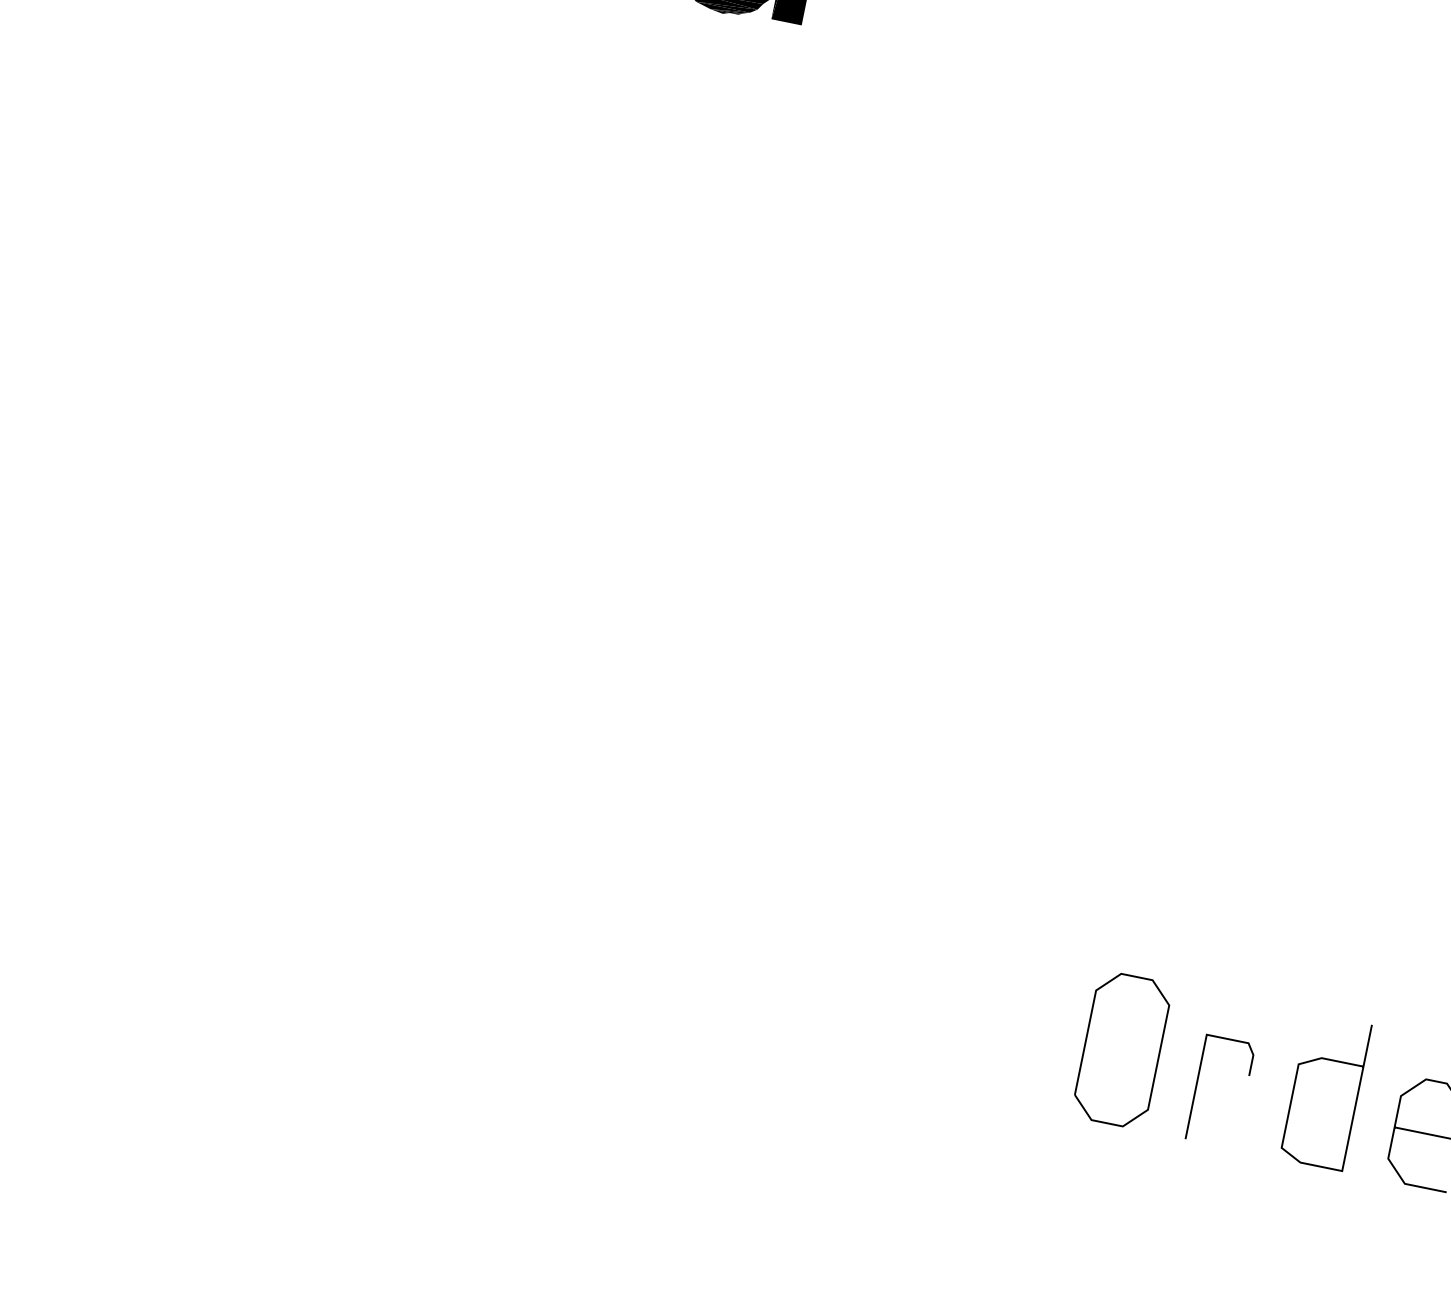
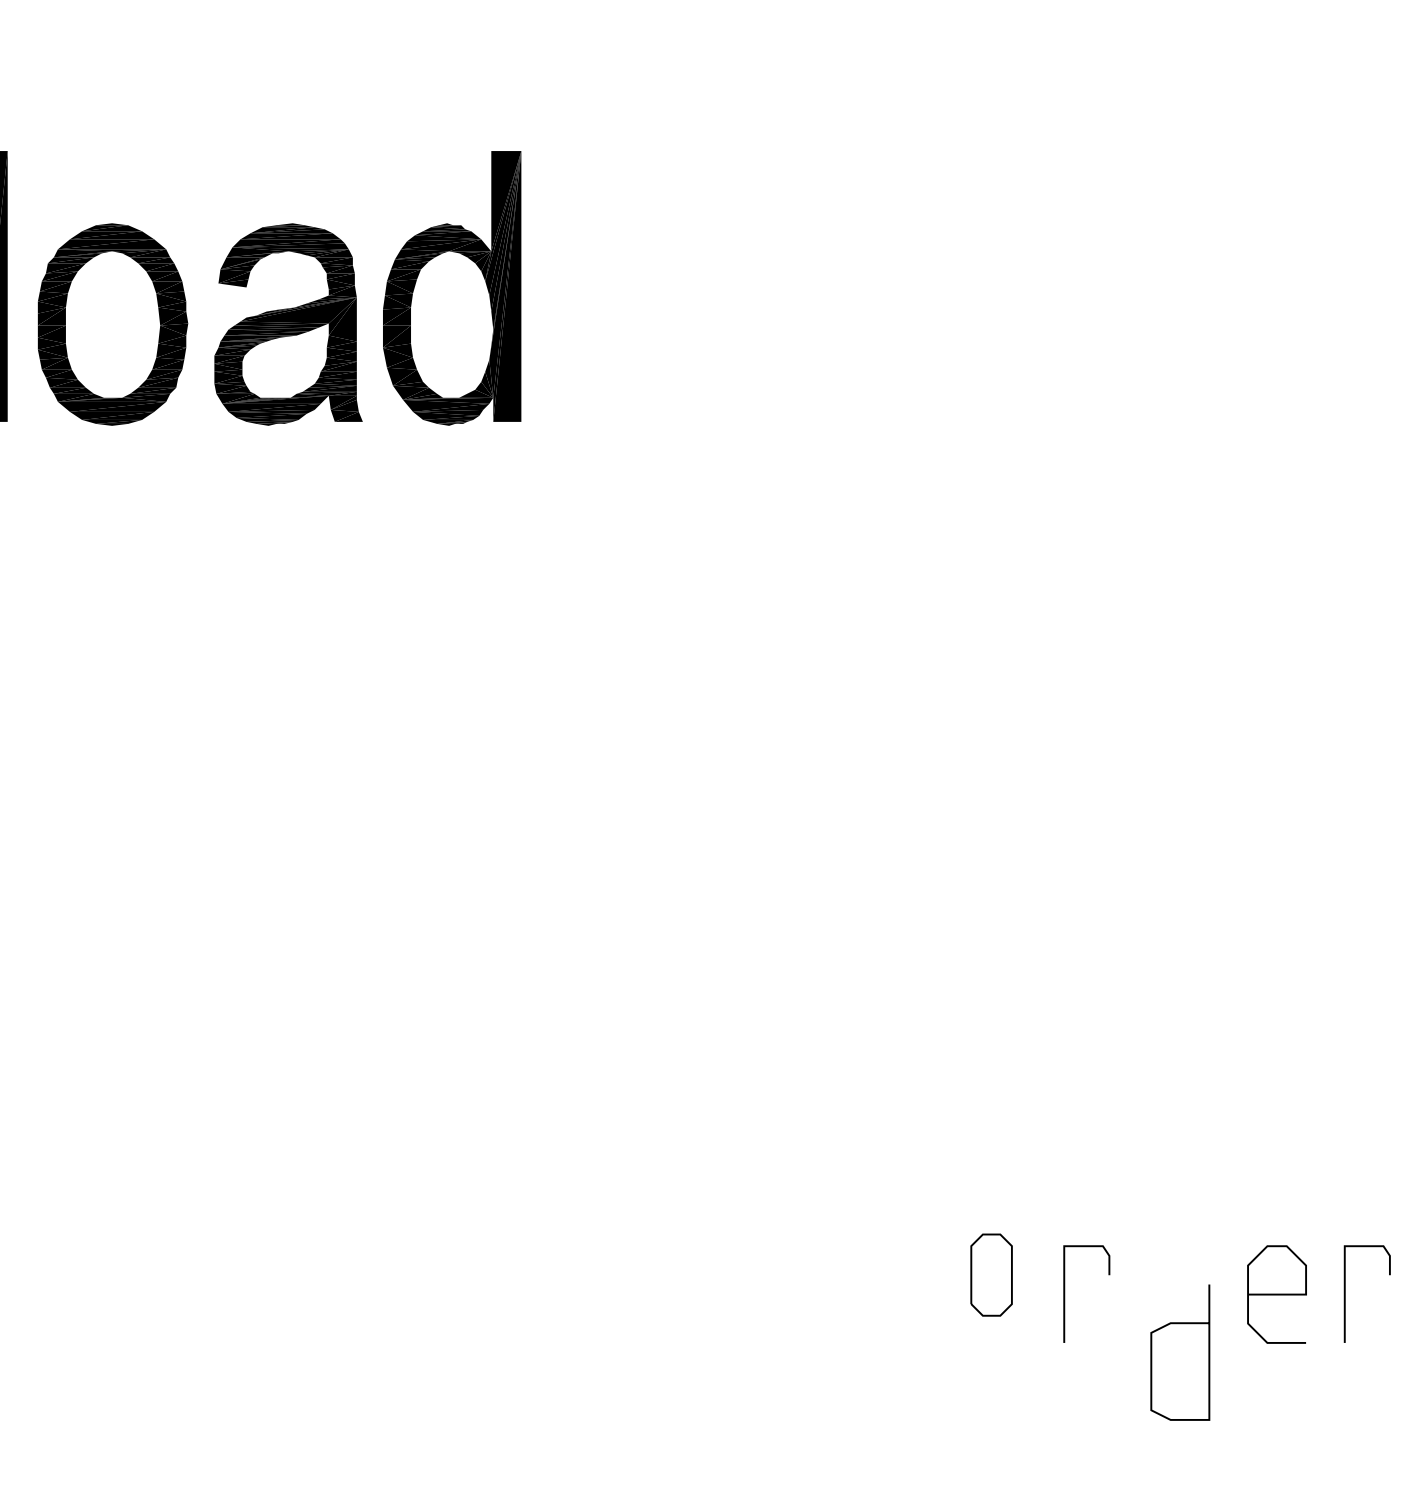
part: (1122, 1049) -> (991, 1274), size x0.6
curve: (1332, 1061) -> (1180, 1324), moved

